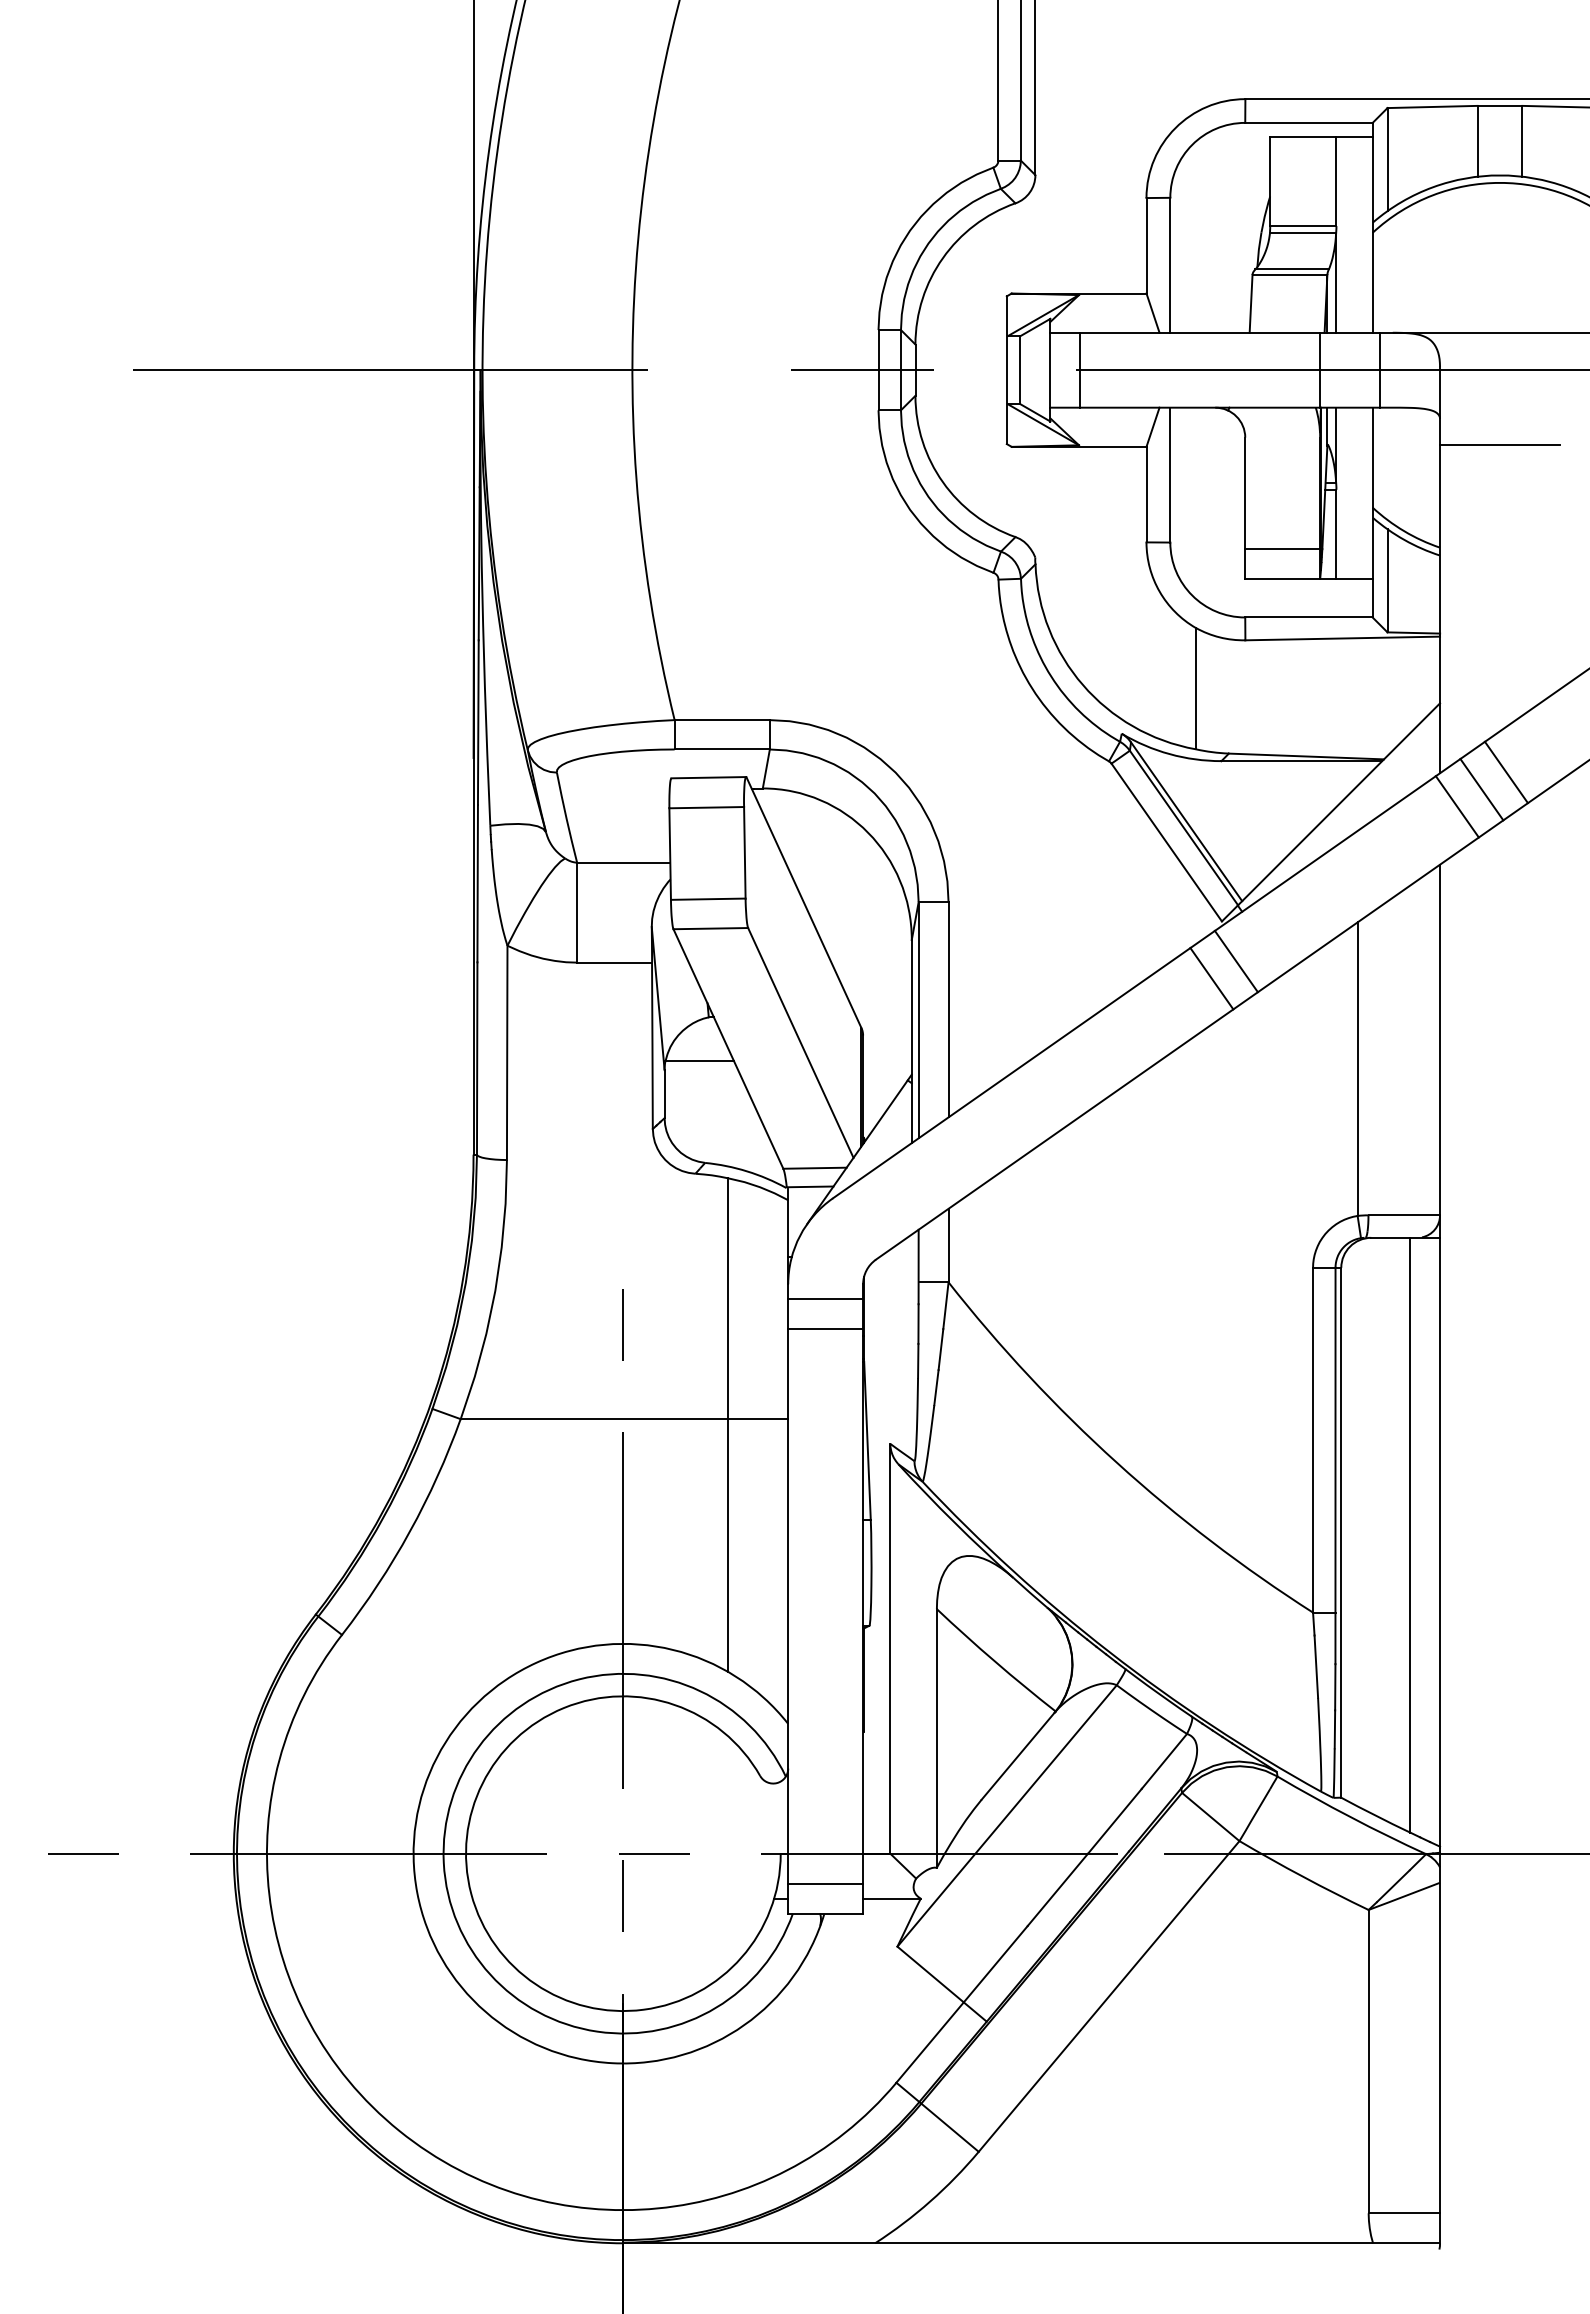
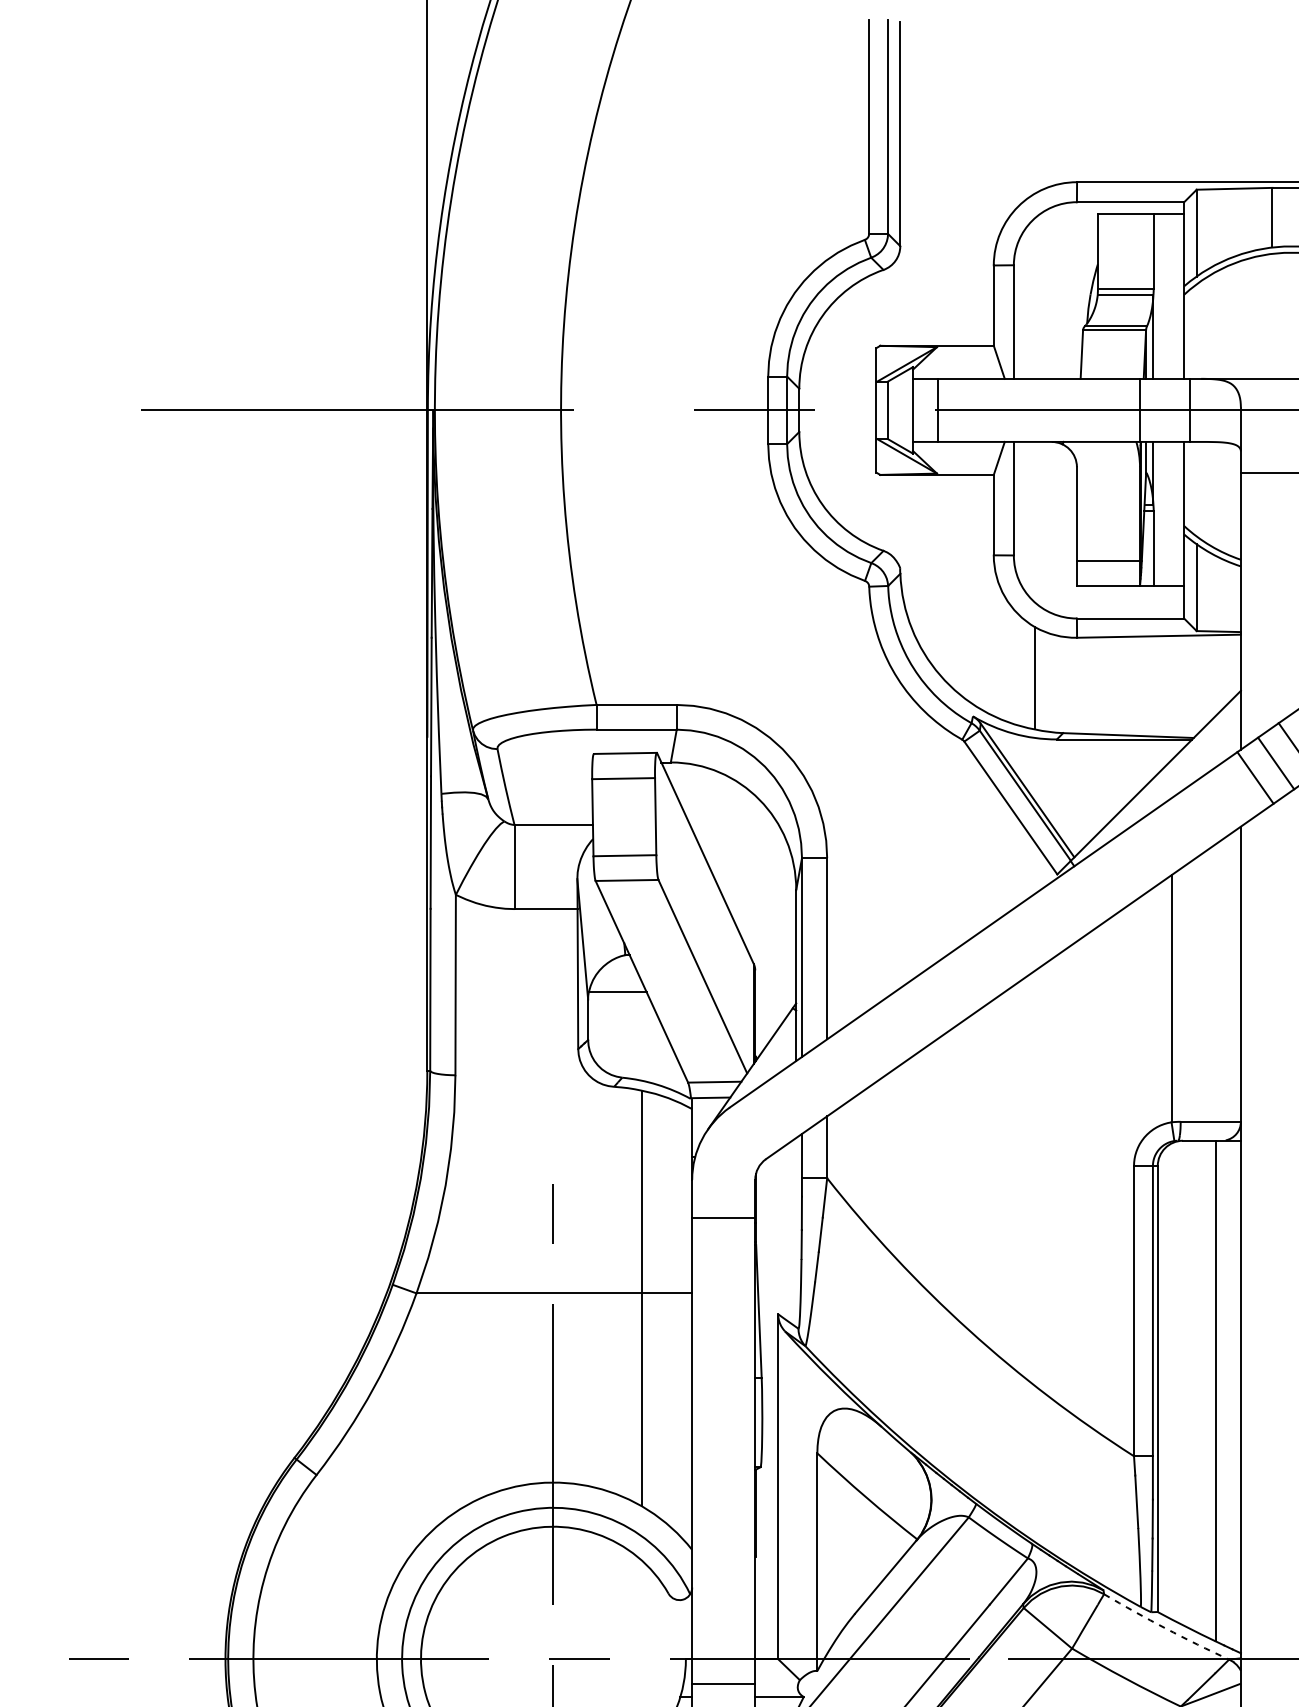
line: (1235, 961) -> (1068, 908), removed
line: (1211, 978) -> (1048, 922), removed
line: (825, 1299) -> (723, 1192), removed
arc: (1350, 1817) -> (1165, 1628), solid -> dashed

